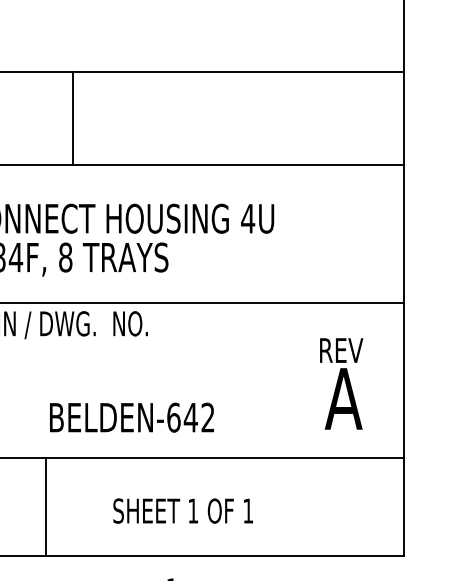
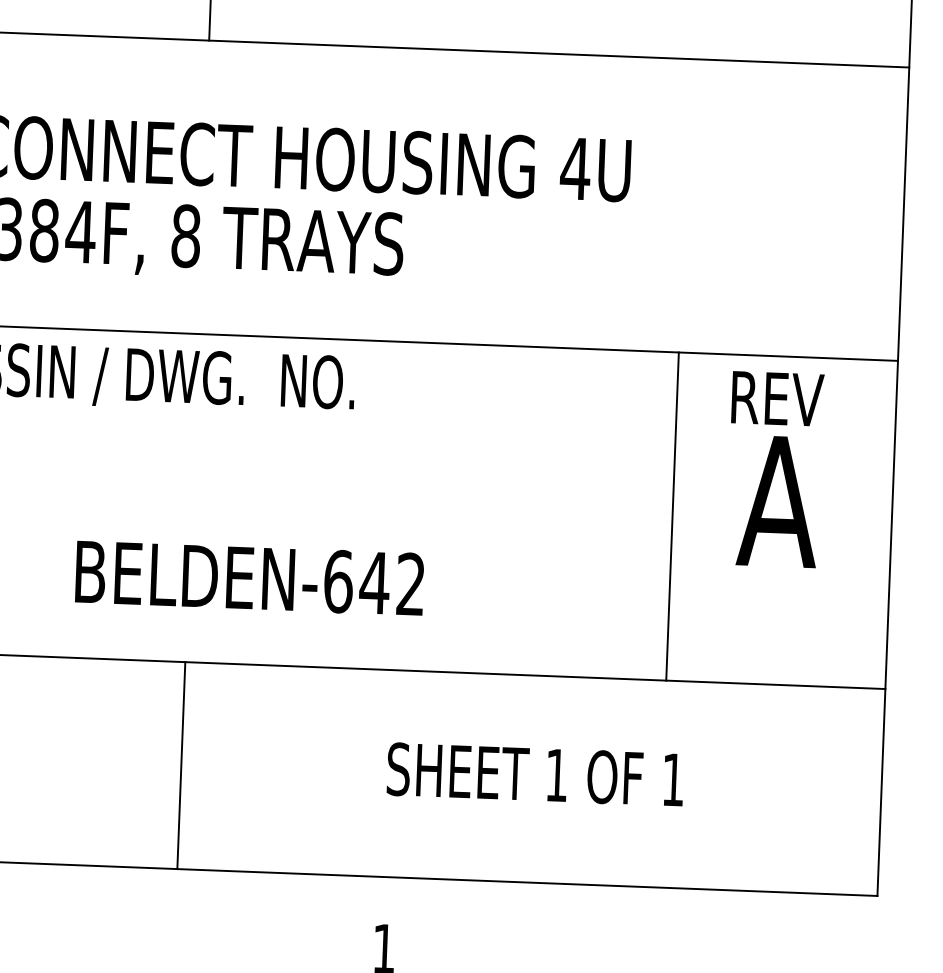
line: (300, 380) -> (673, 515), added
text: (341, 383) -> (774, 468), moved
text: (131, 417) -> (248, 577), moved
line: (46, 507) -> (182, 766), moved
text: (182, 510) -> (534, 773), moved

